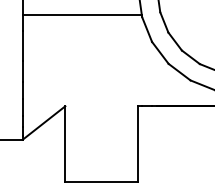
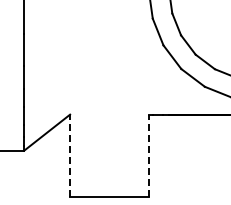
line: (82, 14) -> (88, 15), removed
line: (65, 144) -> (70, 155), solid -> dashed
line: (138, 144) -> (148, 155), solid -> dashed

